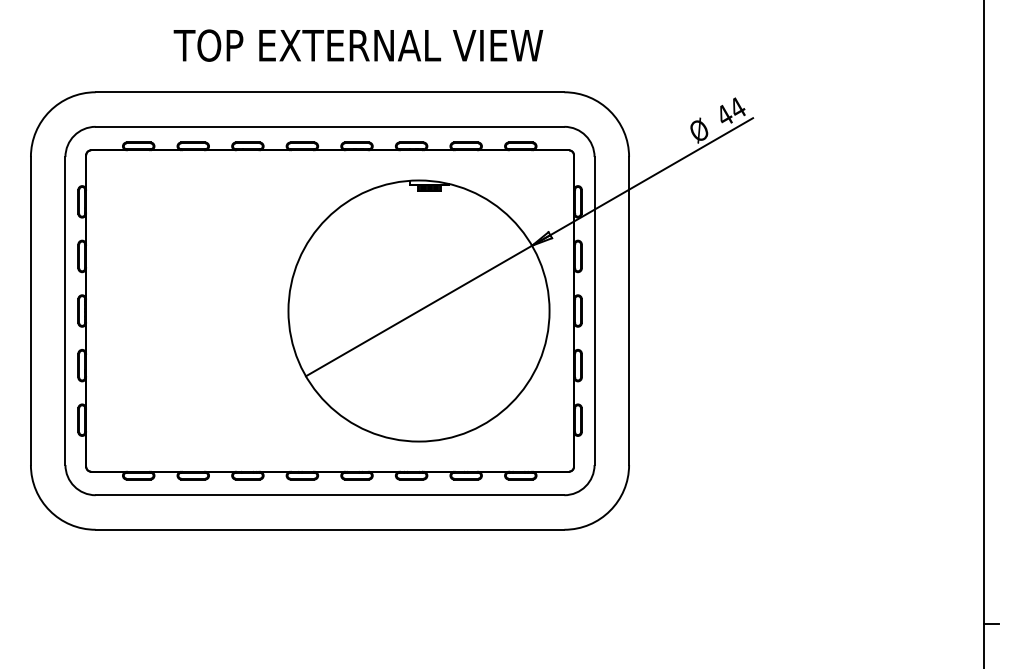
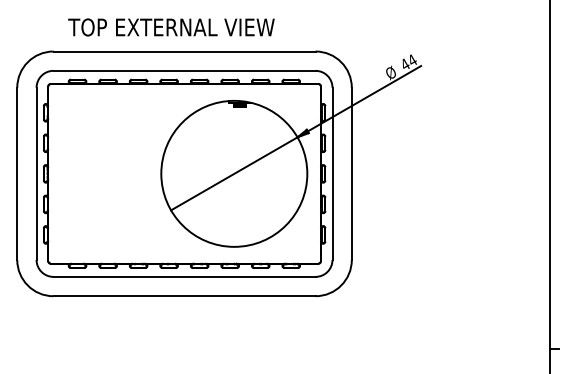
text: (358, 45) -> (171, 27), moved

